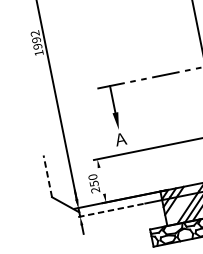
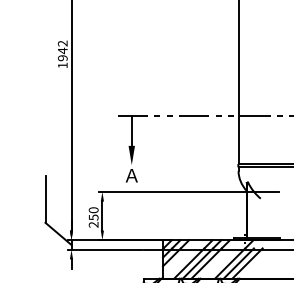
text: (36, 39) -> (62, 50), 1992 -> 1942
line: (47, 176) -> (45, 199), dashed -> solid
line: (101, 180) -> (102, 215), added
line: (109, 210) -> (104, 249), dashed -> solid

